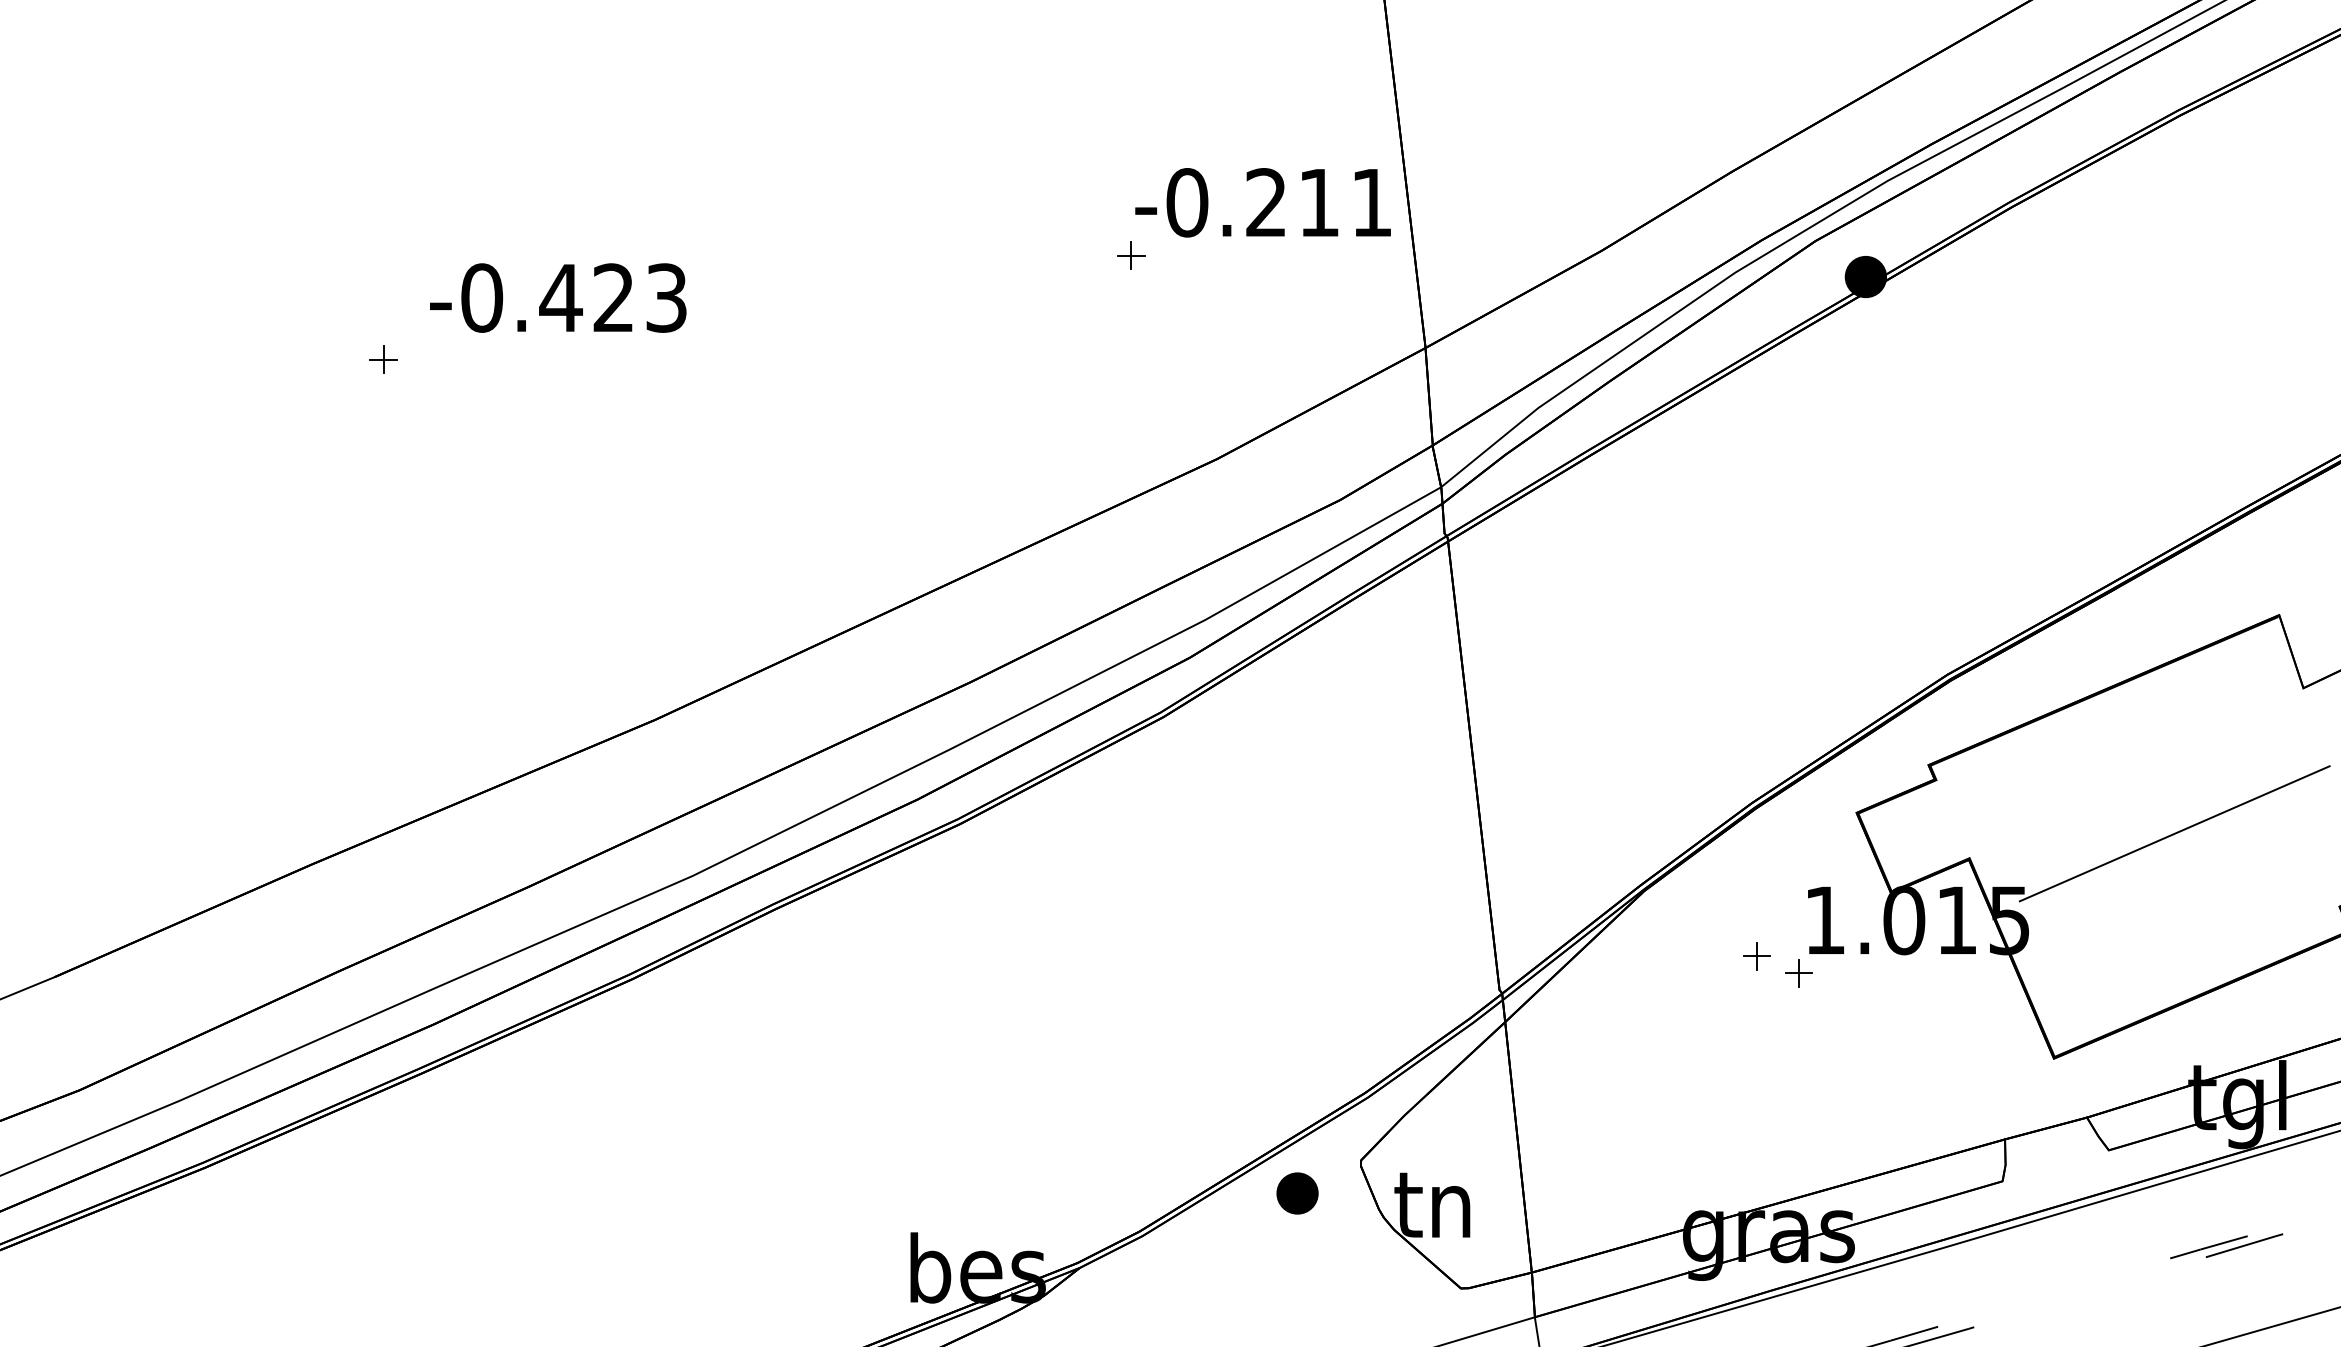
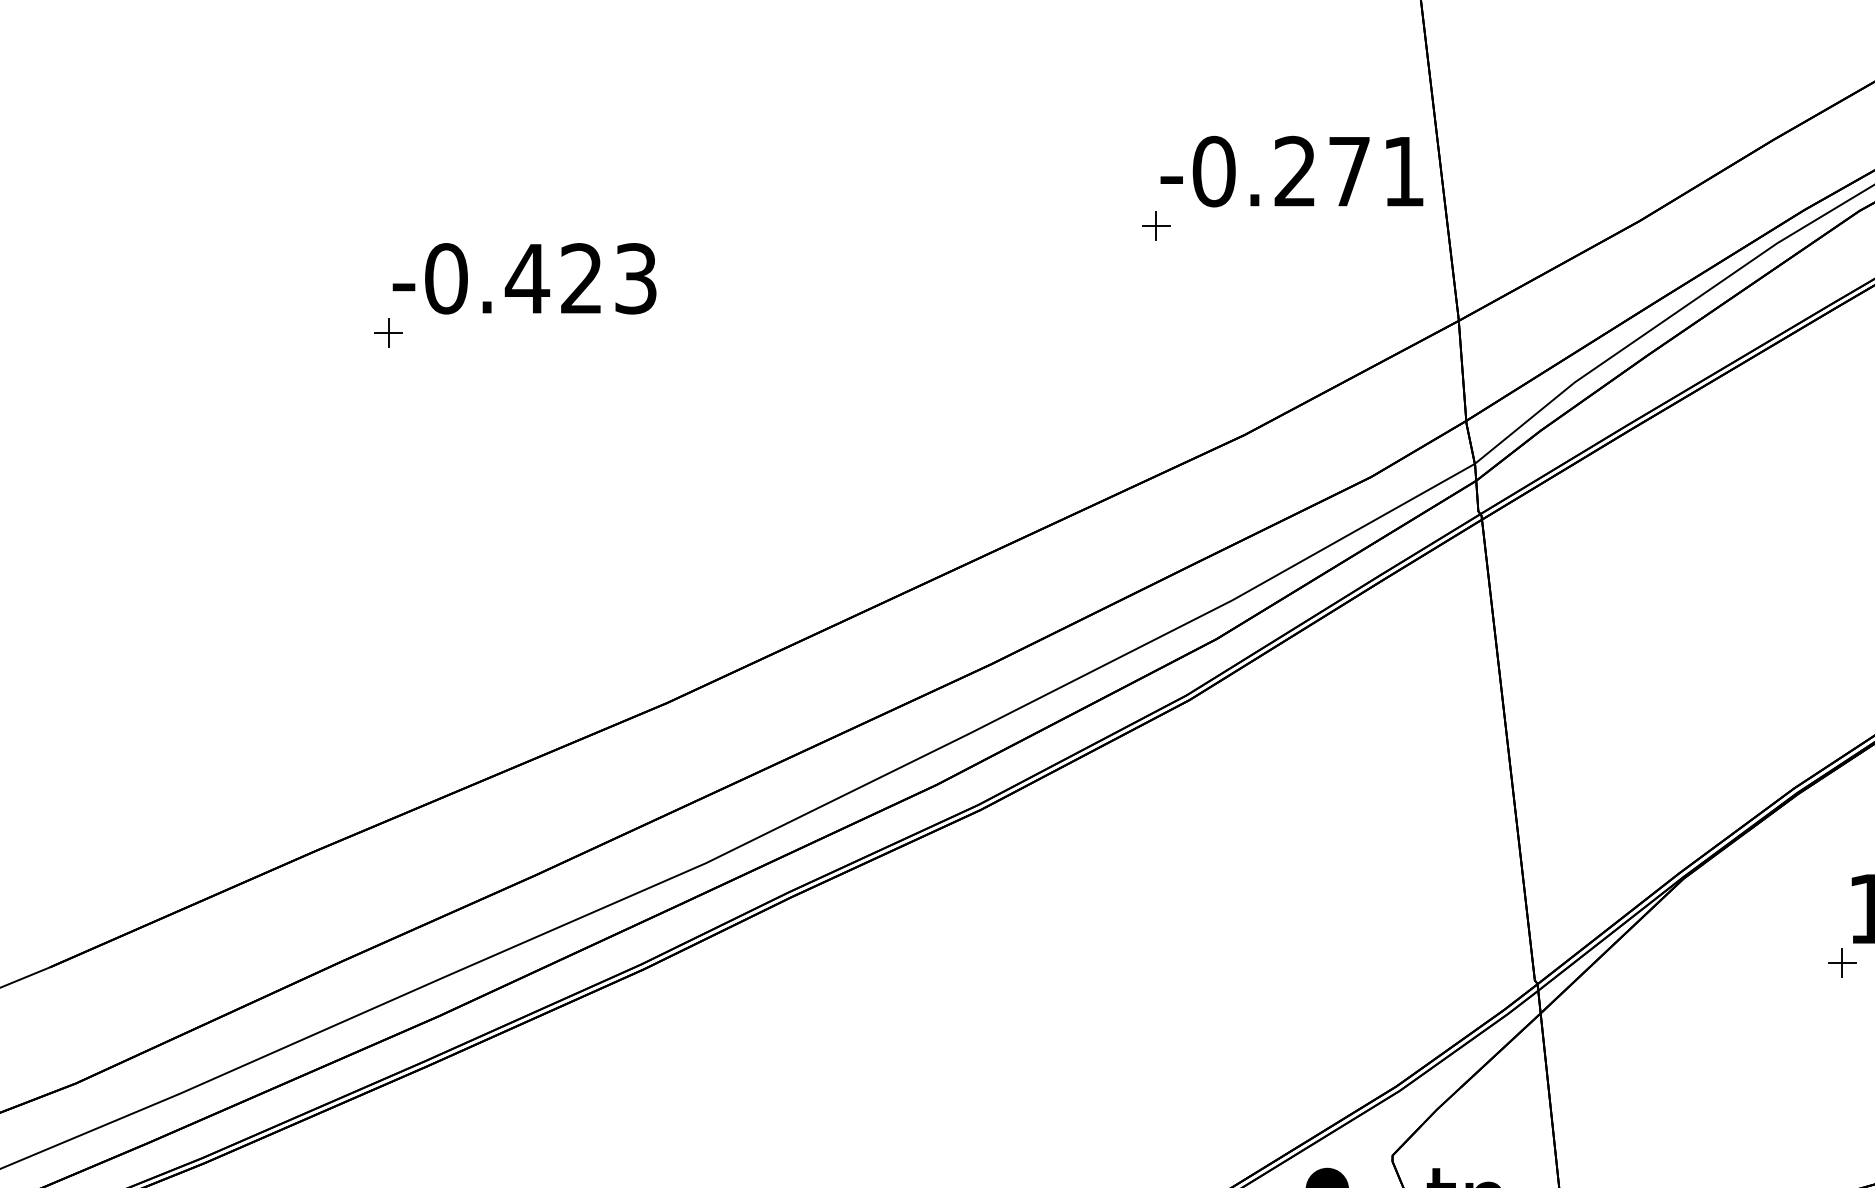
text: (1318, 202) -> (1348, 171), -0.211 -> -0.271
text: (558, 297) -> (524, 278), moved
part: (1756, 956) -> (1798, 945), removed

